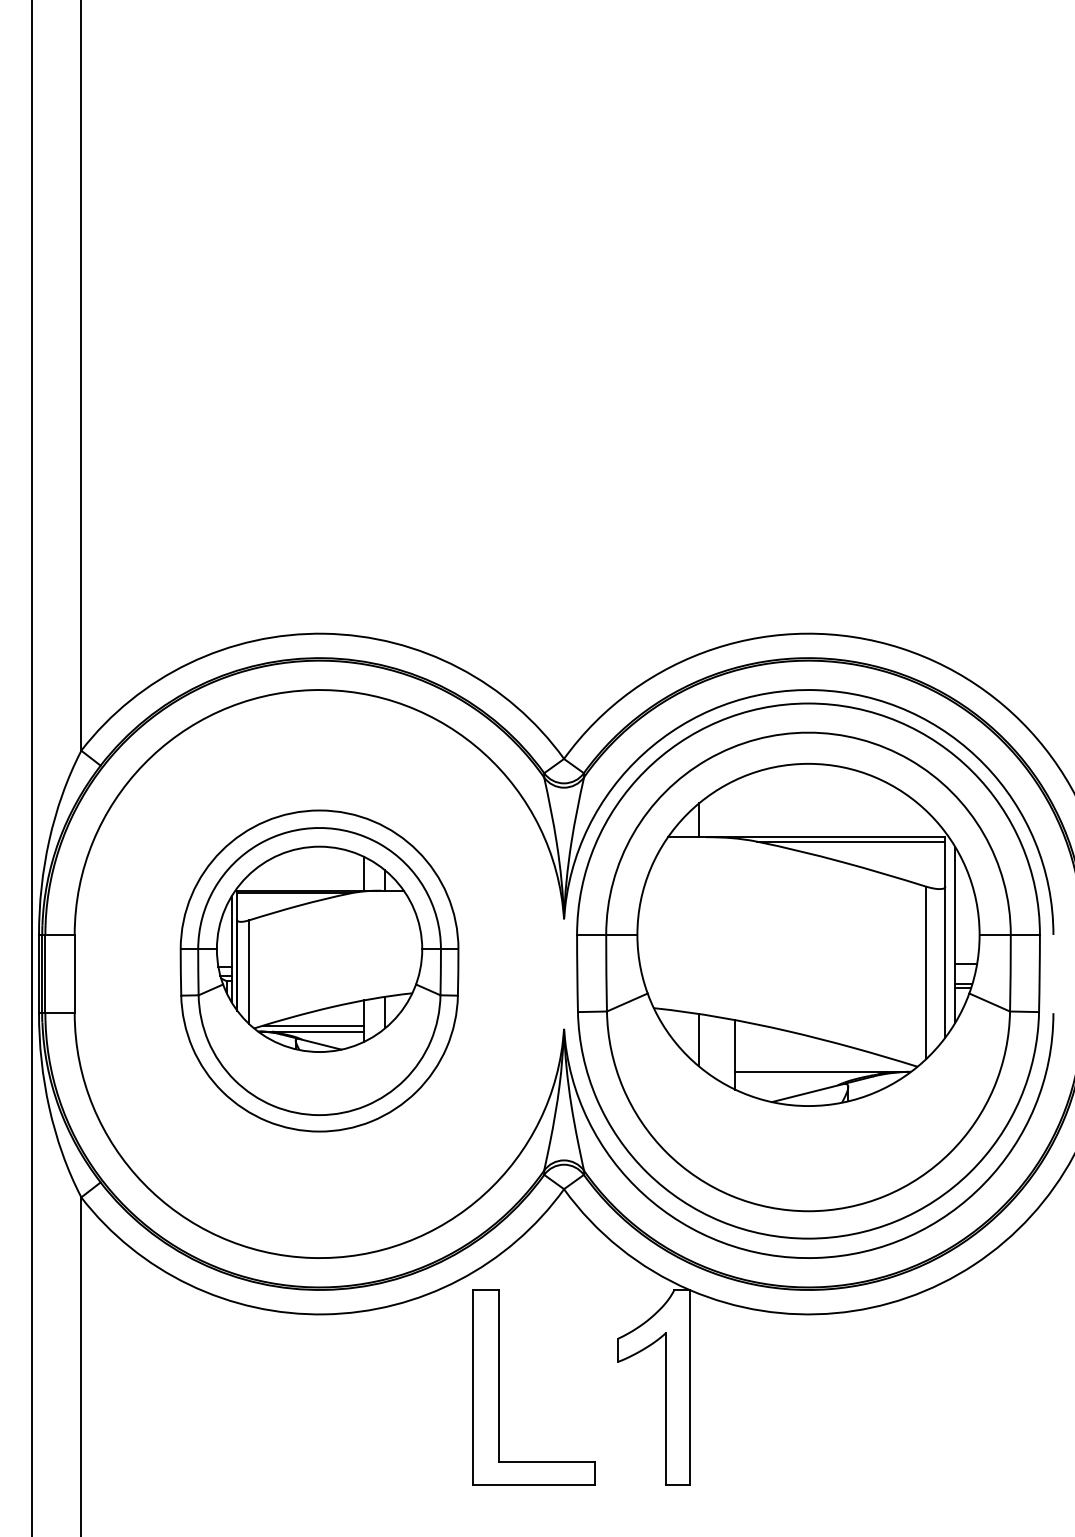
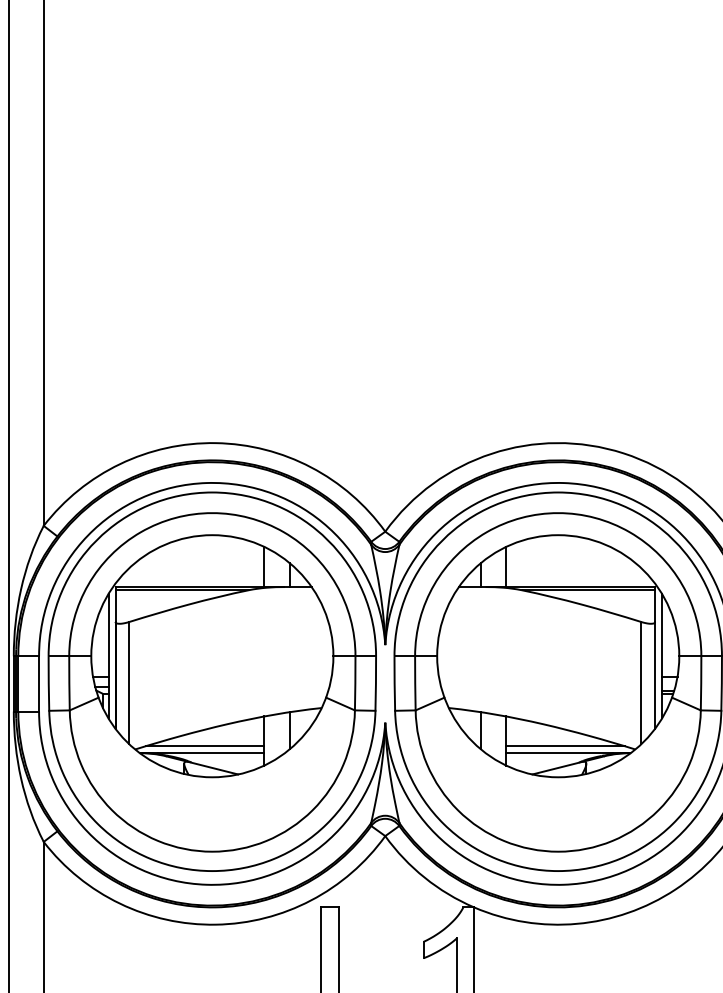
line: (735, 808) -> (506, 566), added
part: (319, 970) -> (212, 681), size x1.67
line: (818, 1062) -> (565, 746), added

